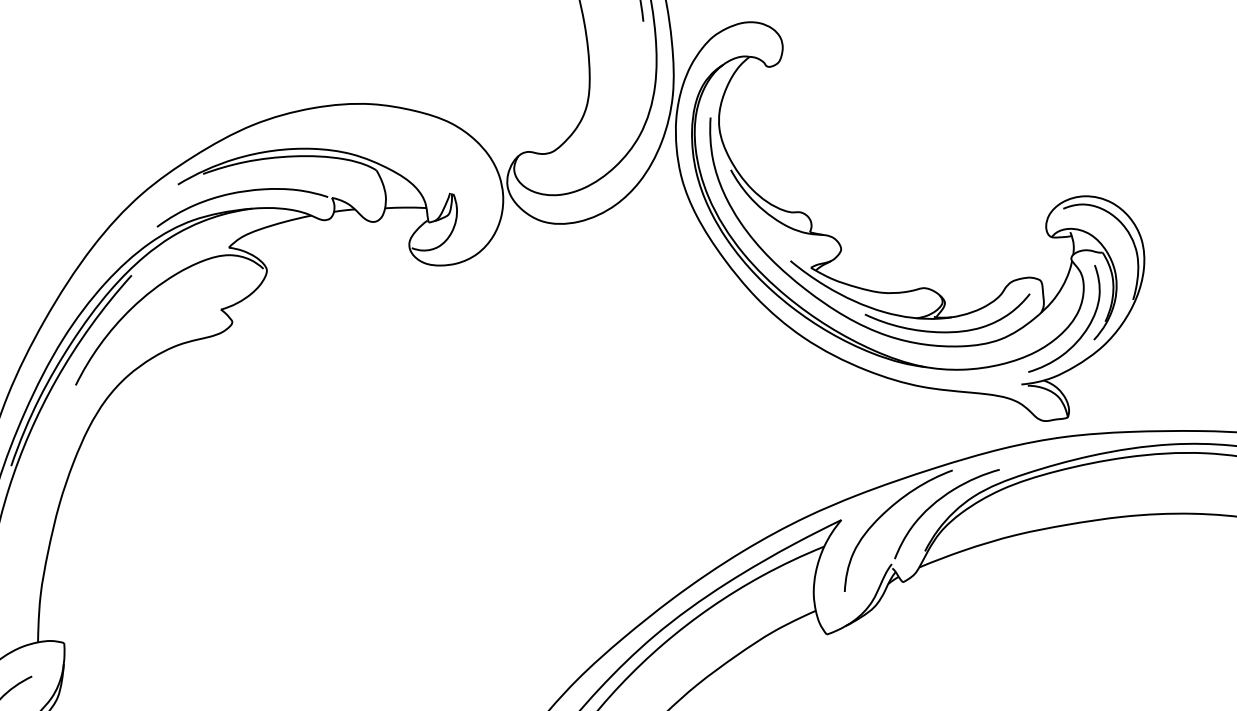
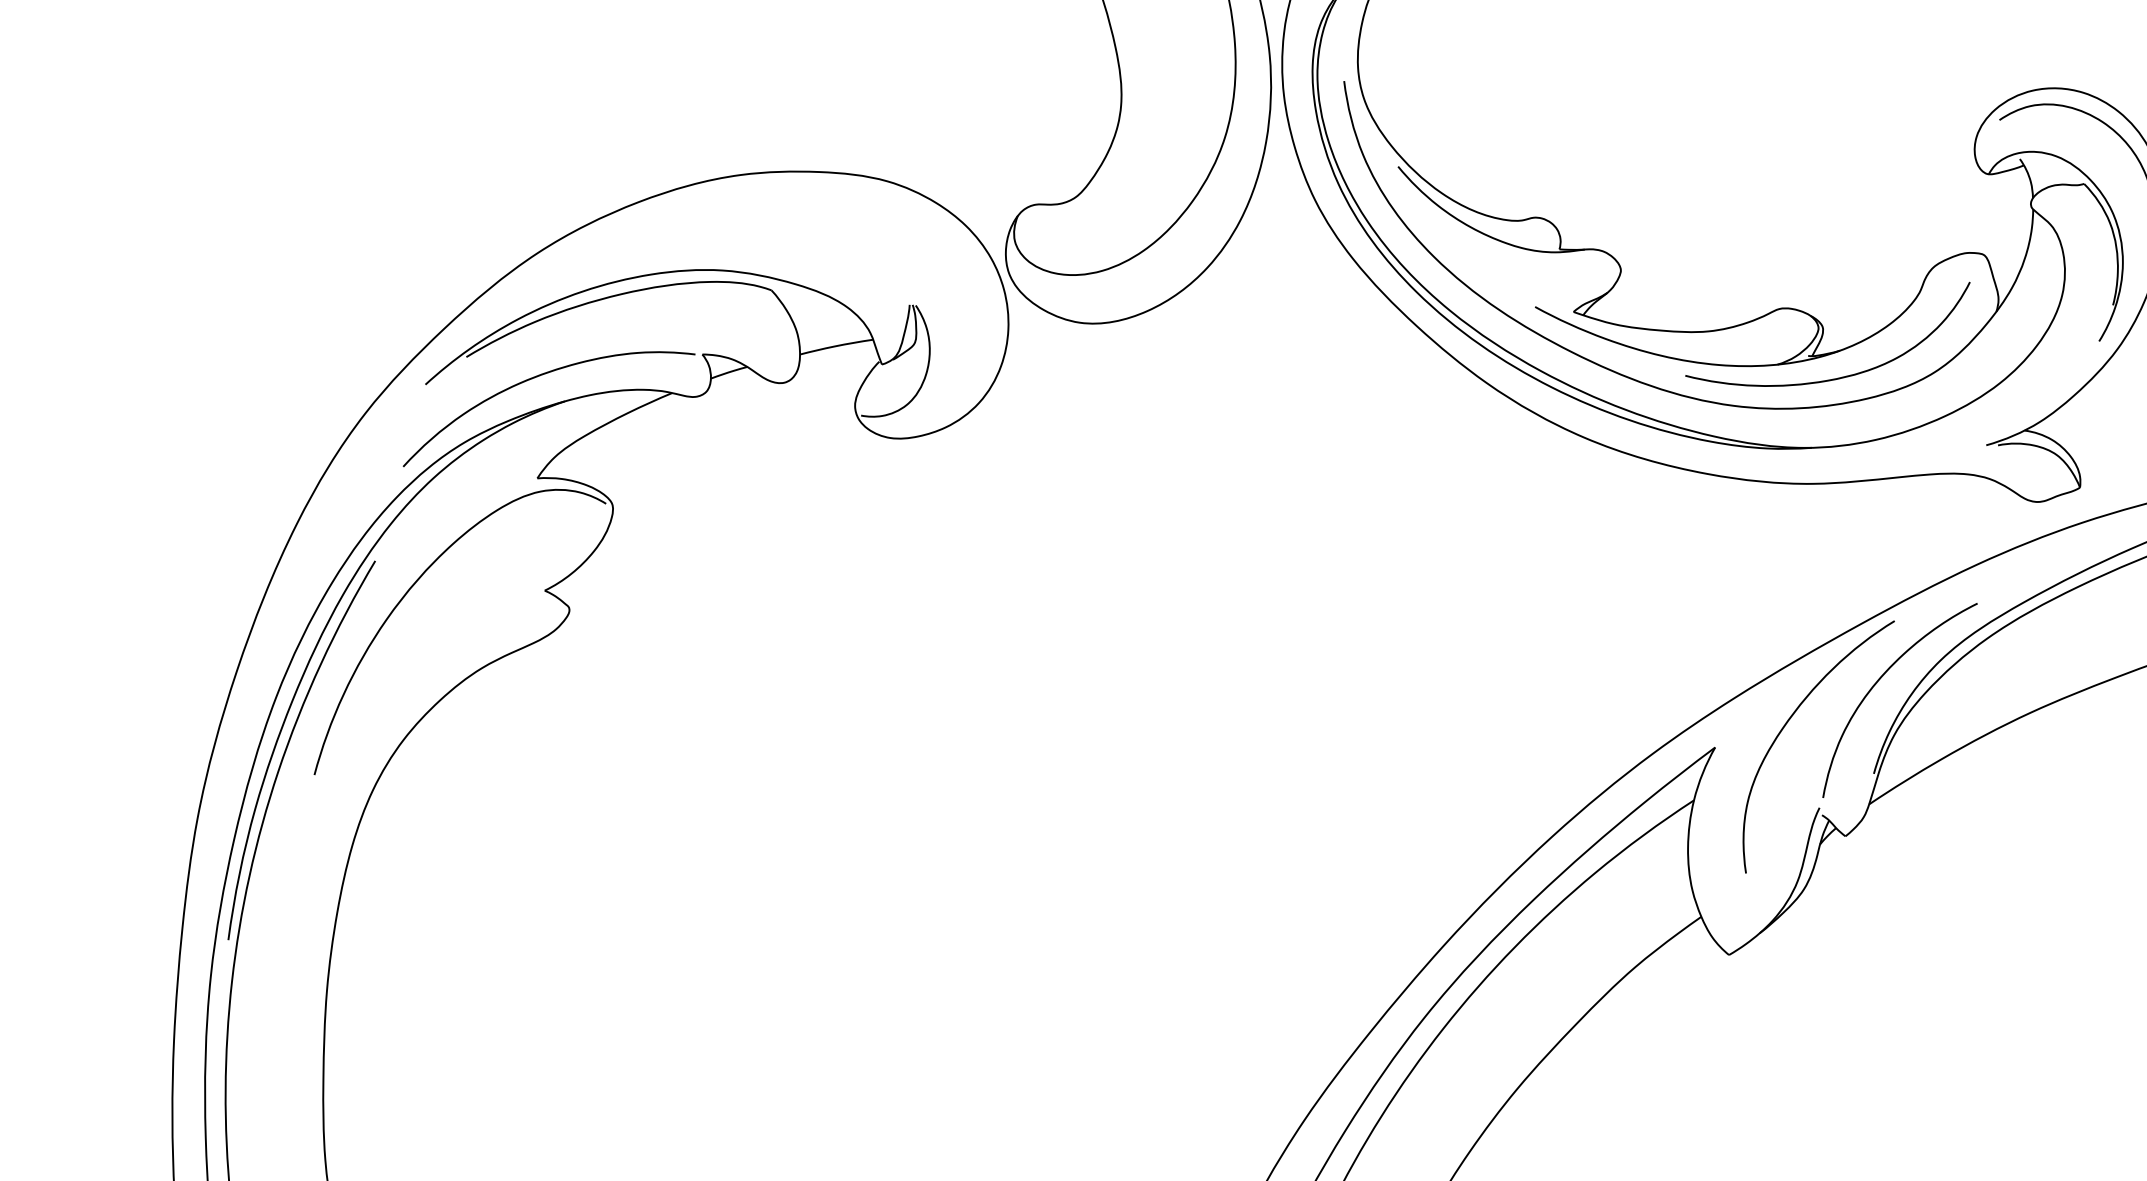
curve: (1082, 333) -> (2076, 333), removed

